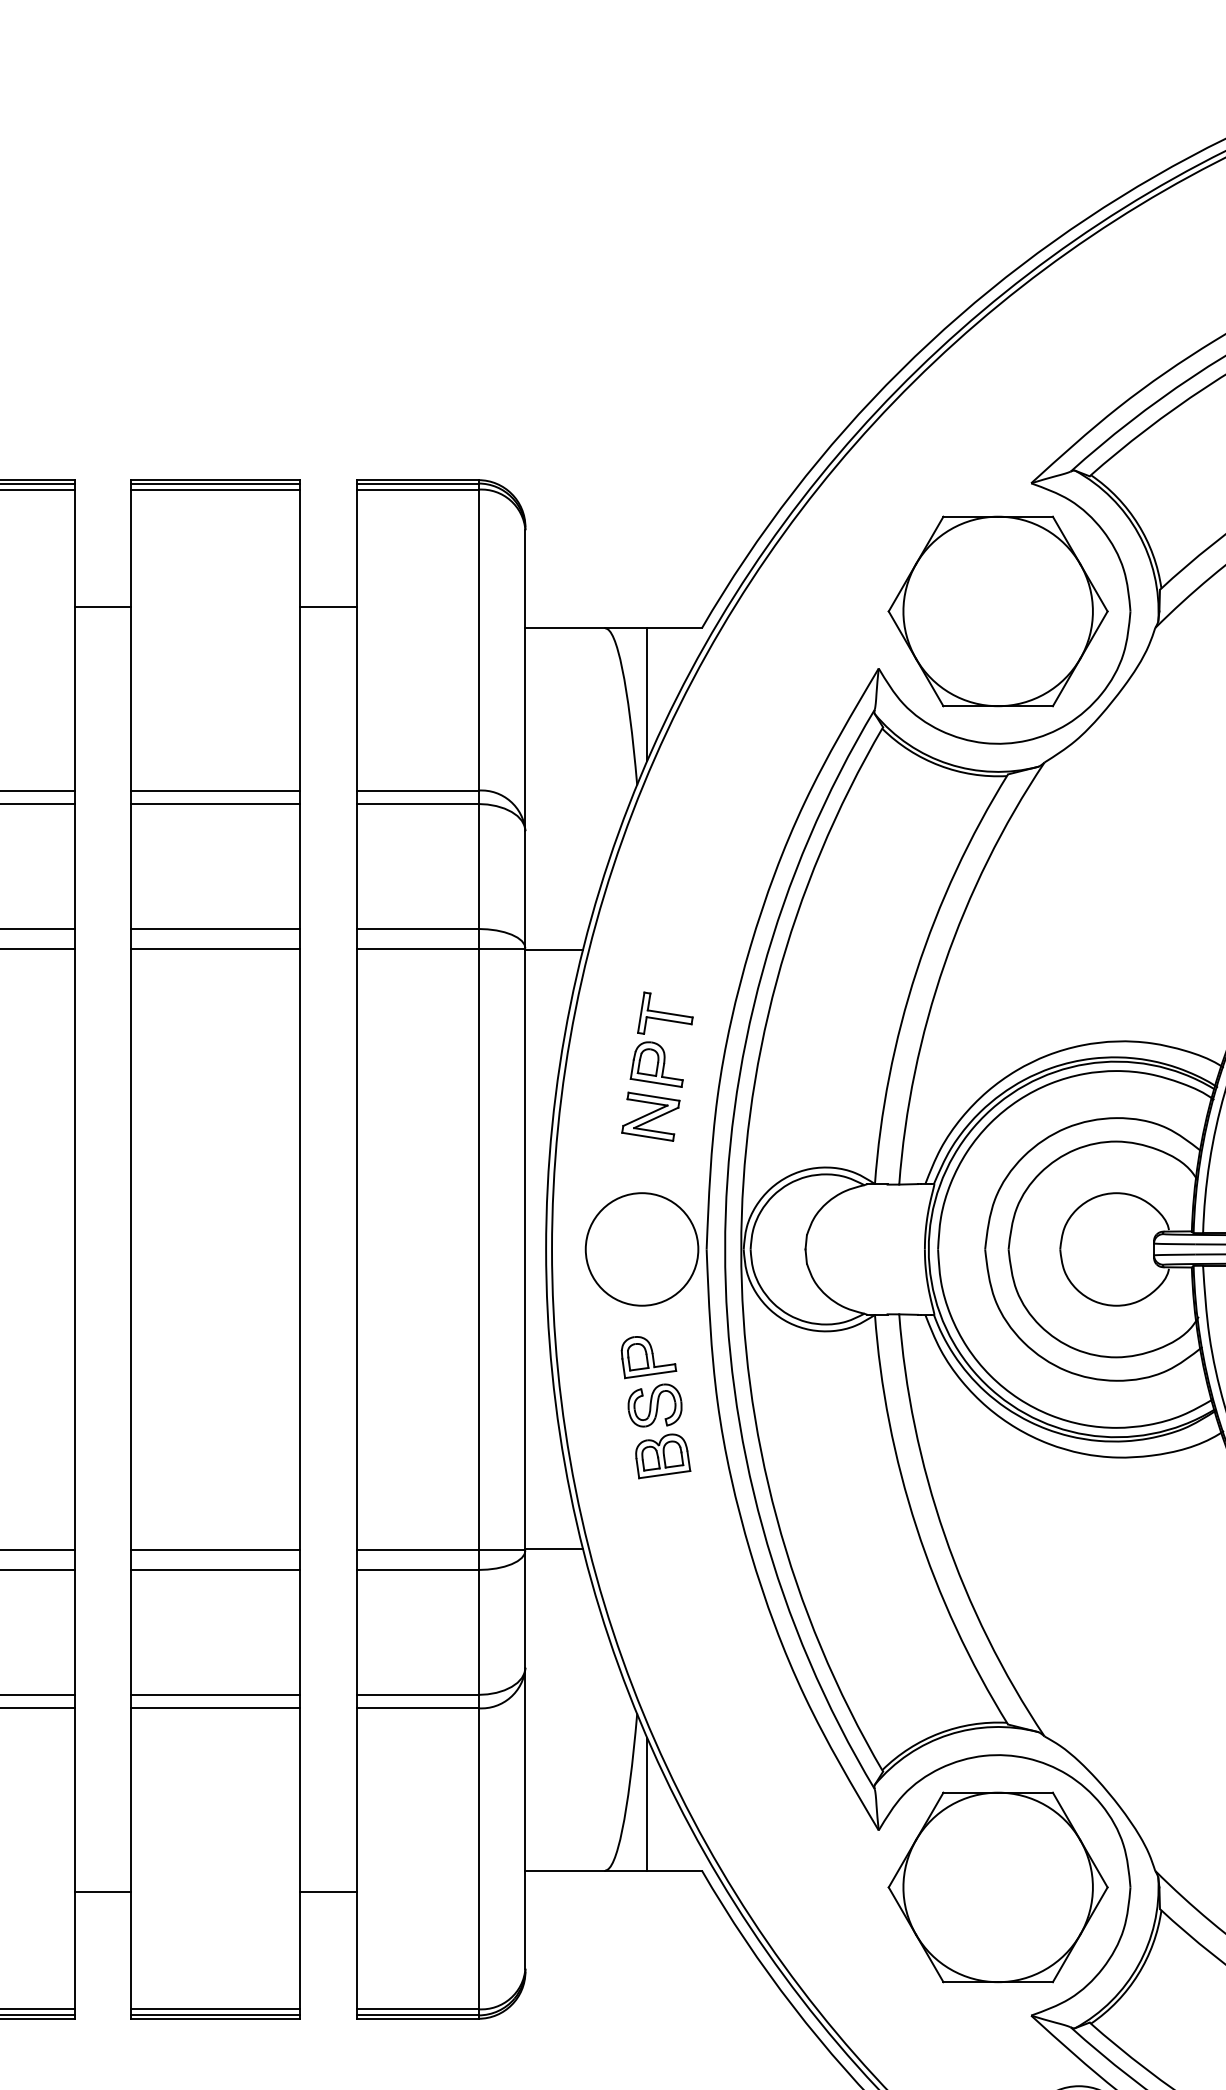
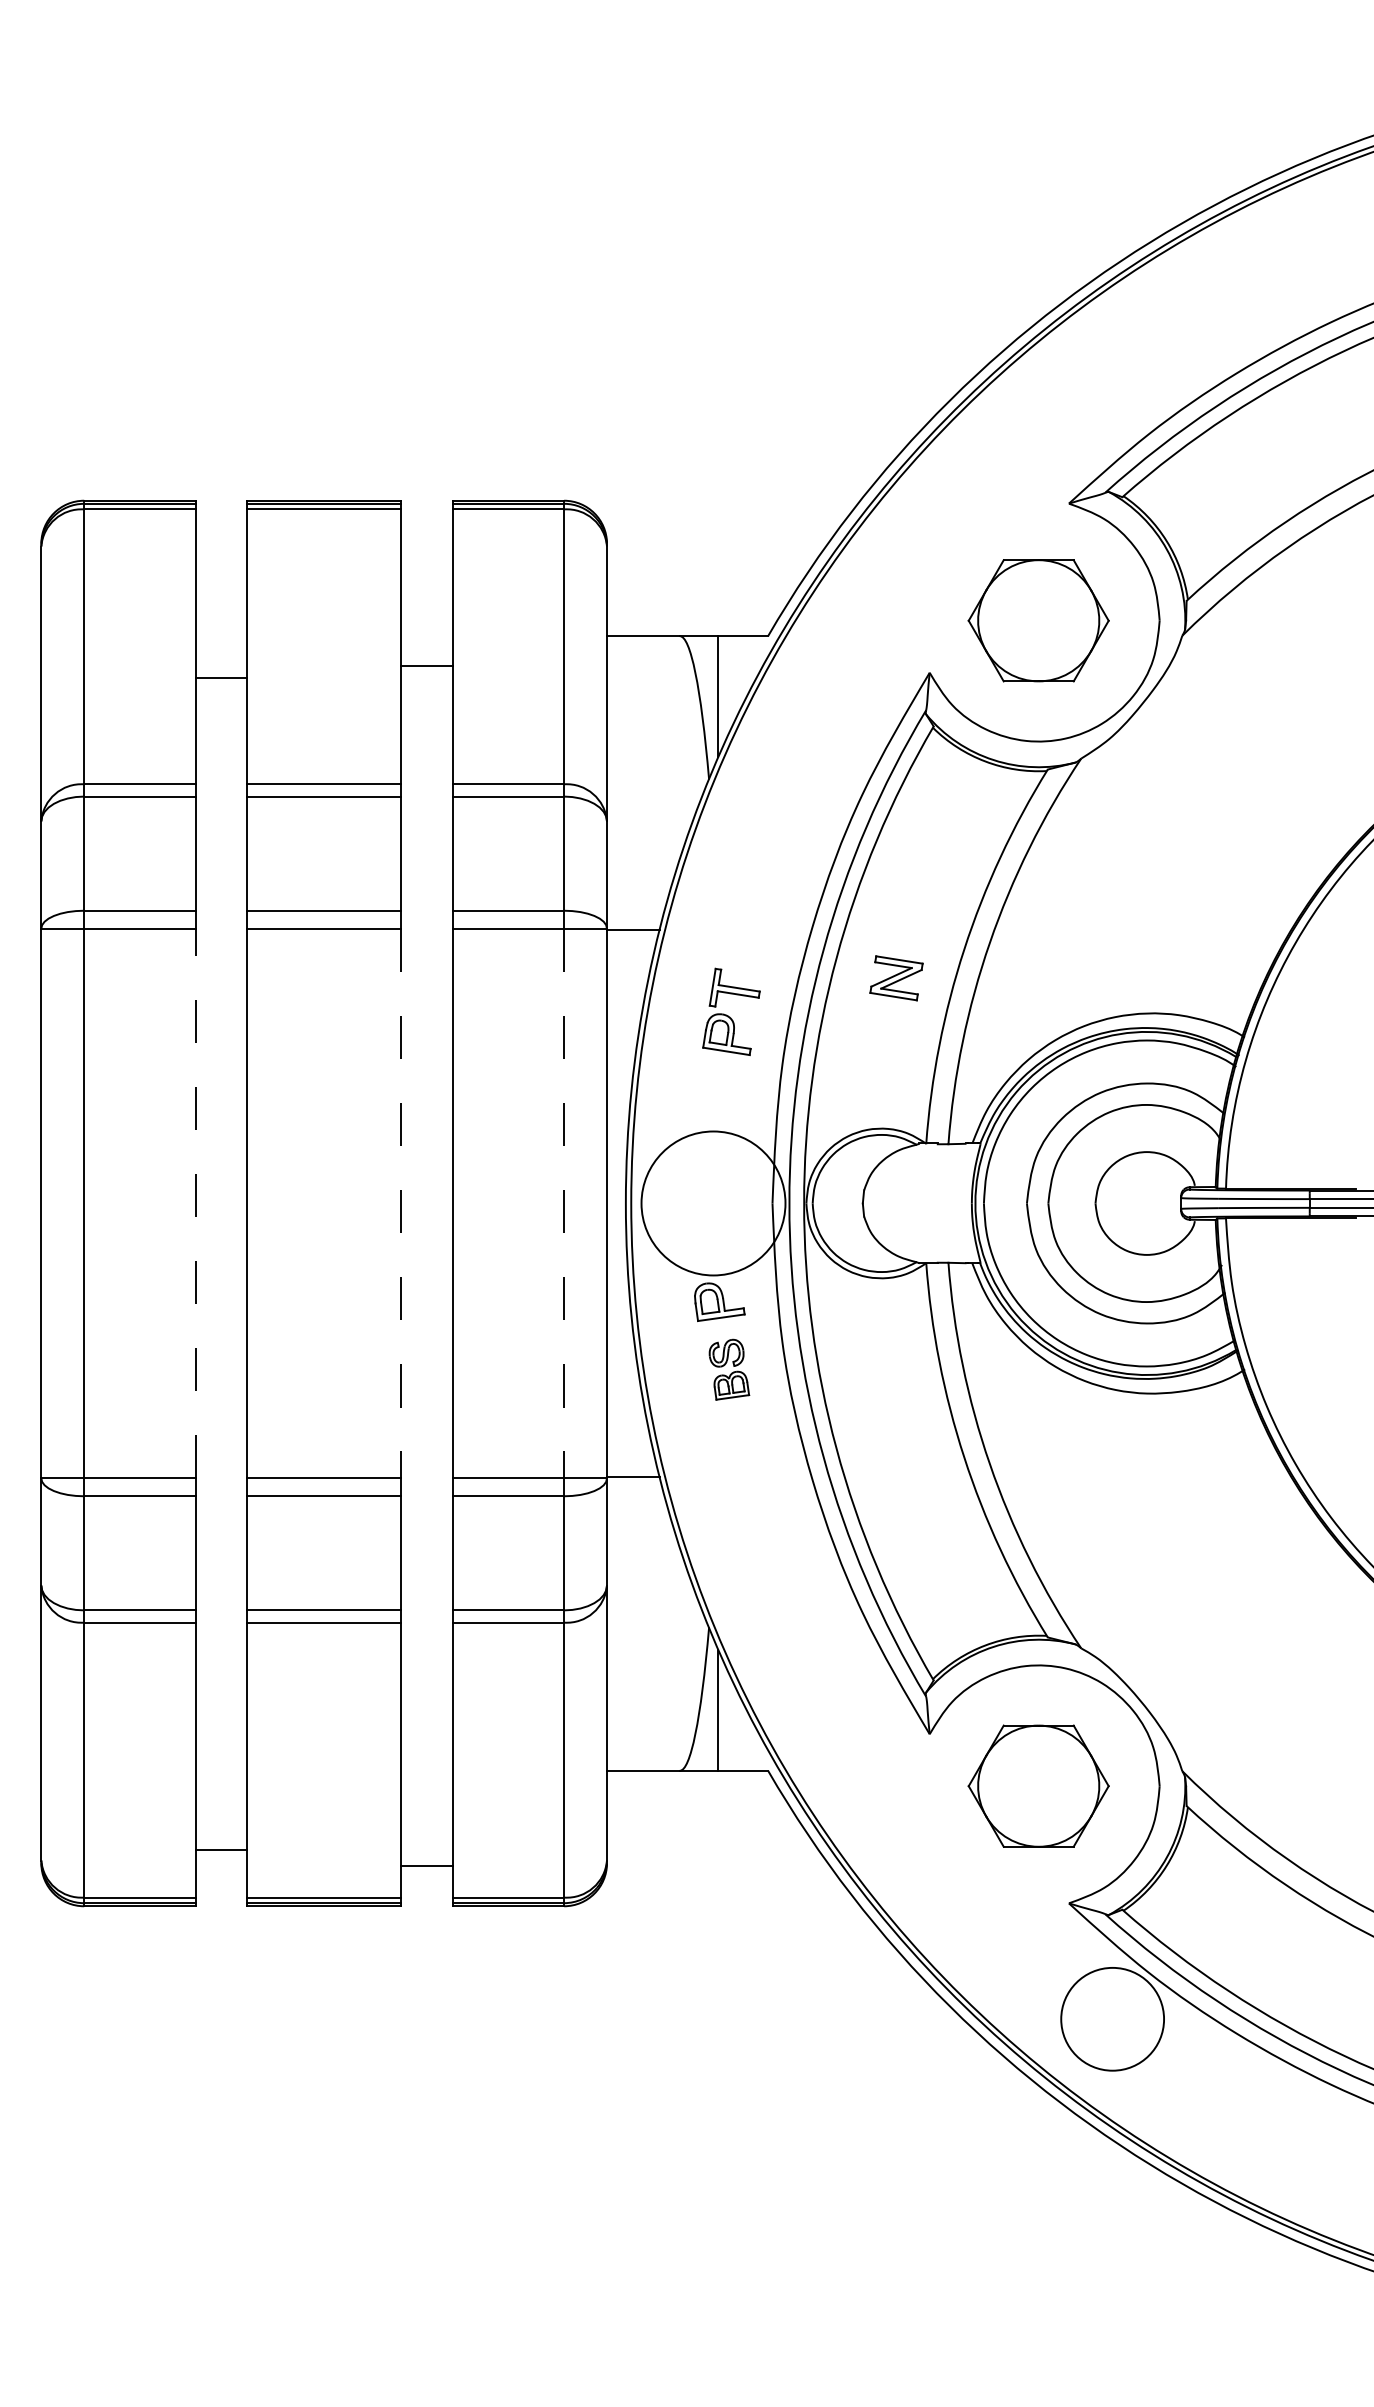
line: (103, 606) -> (221, 678), moved
line: (327, 606) -> (426, 666), moved
part: (997, 611) -> (1038, 620), size x0.7
part: (650, 1117) -> (896, 978), moved
line: (74, 1249) -> (195, 1203), solid -> dashed
line: (300, 1249) -> (401, 1203), solid -> dashed
line: (478, 1249) -> (564, 1203), solid -> dashed
circle: (642, 1249) -> (713, 1203), size x1.4
part: (659, 1431) -> (729, 1369), size x0.7
part: (997, 1886) -> (1038, 1785), size x0.7
line: (103, 1892) -> (221, 1849), moved
line: (327, 1892) -> (426, 1865), moved

